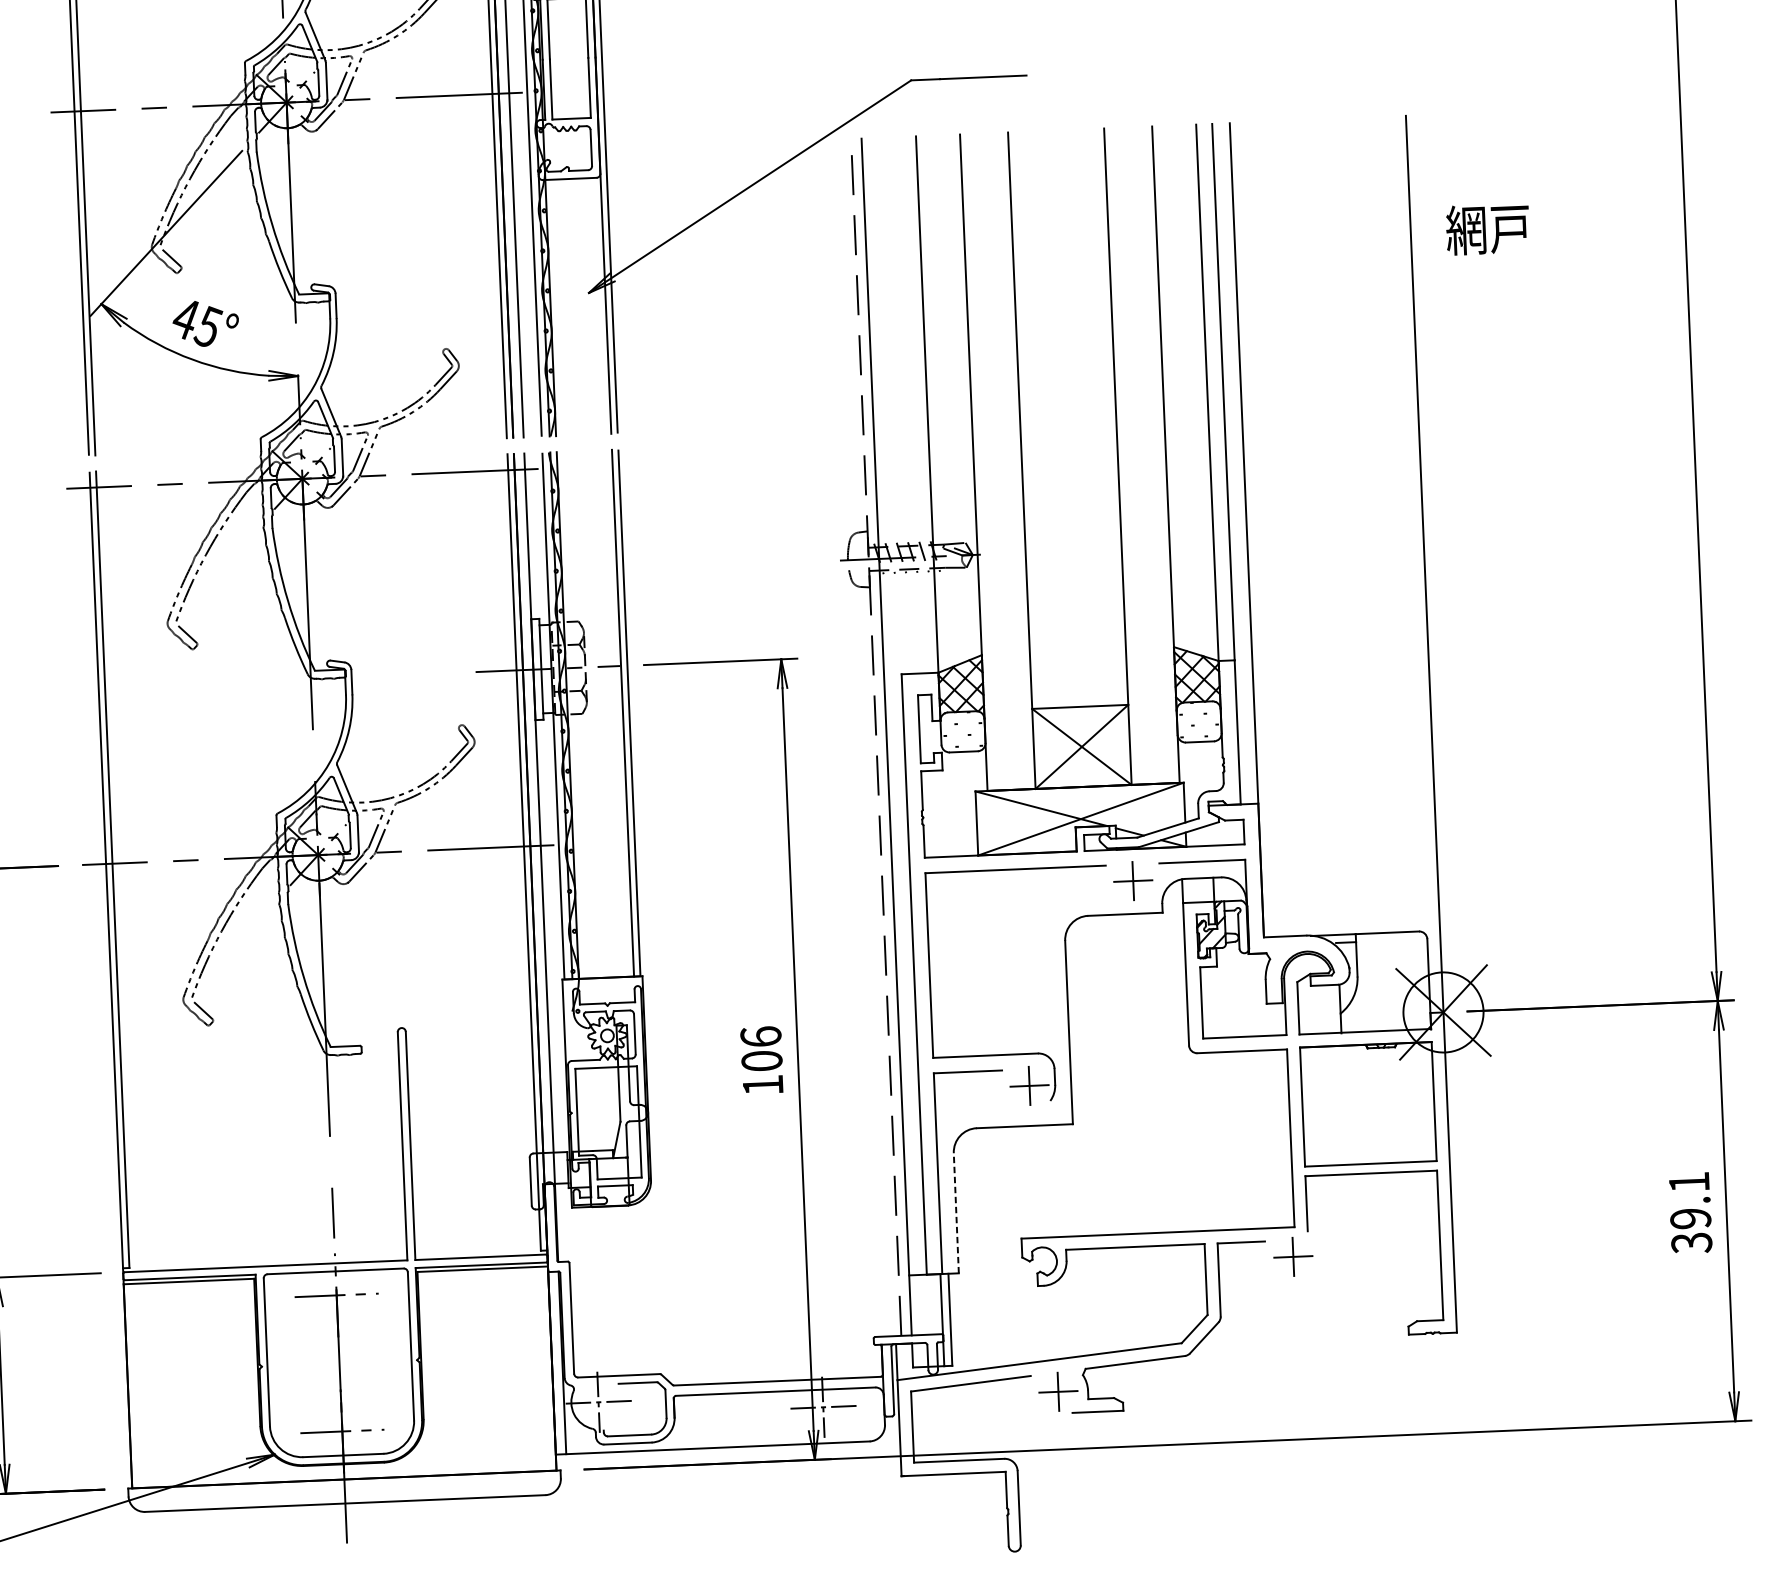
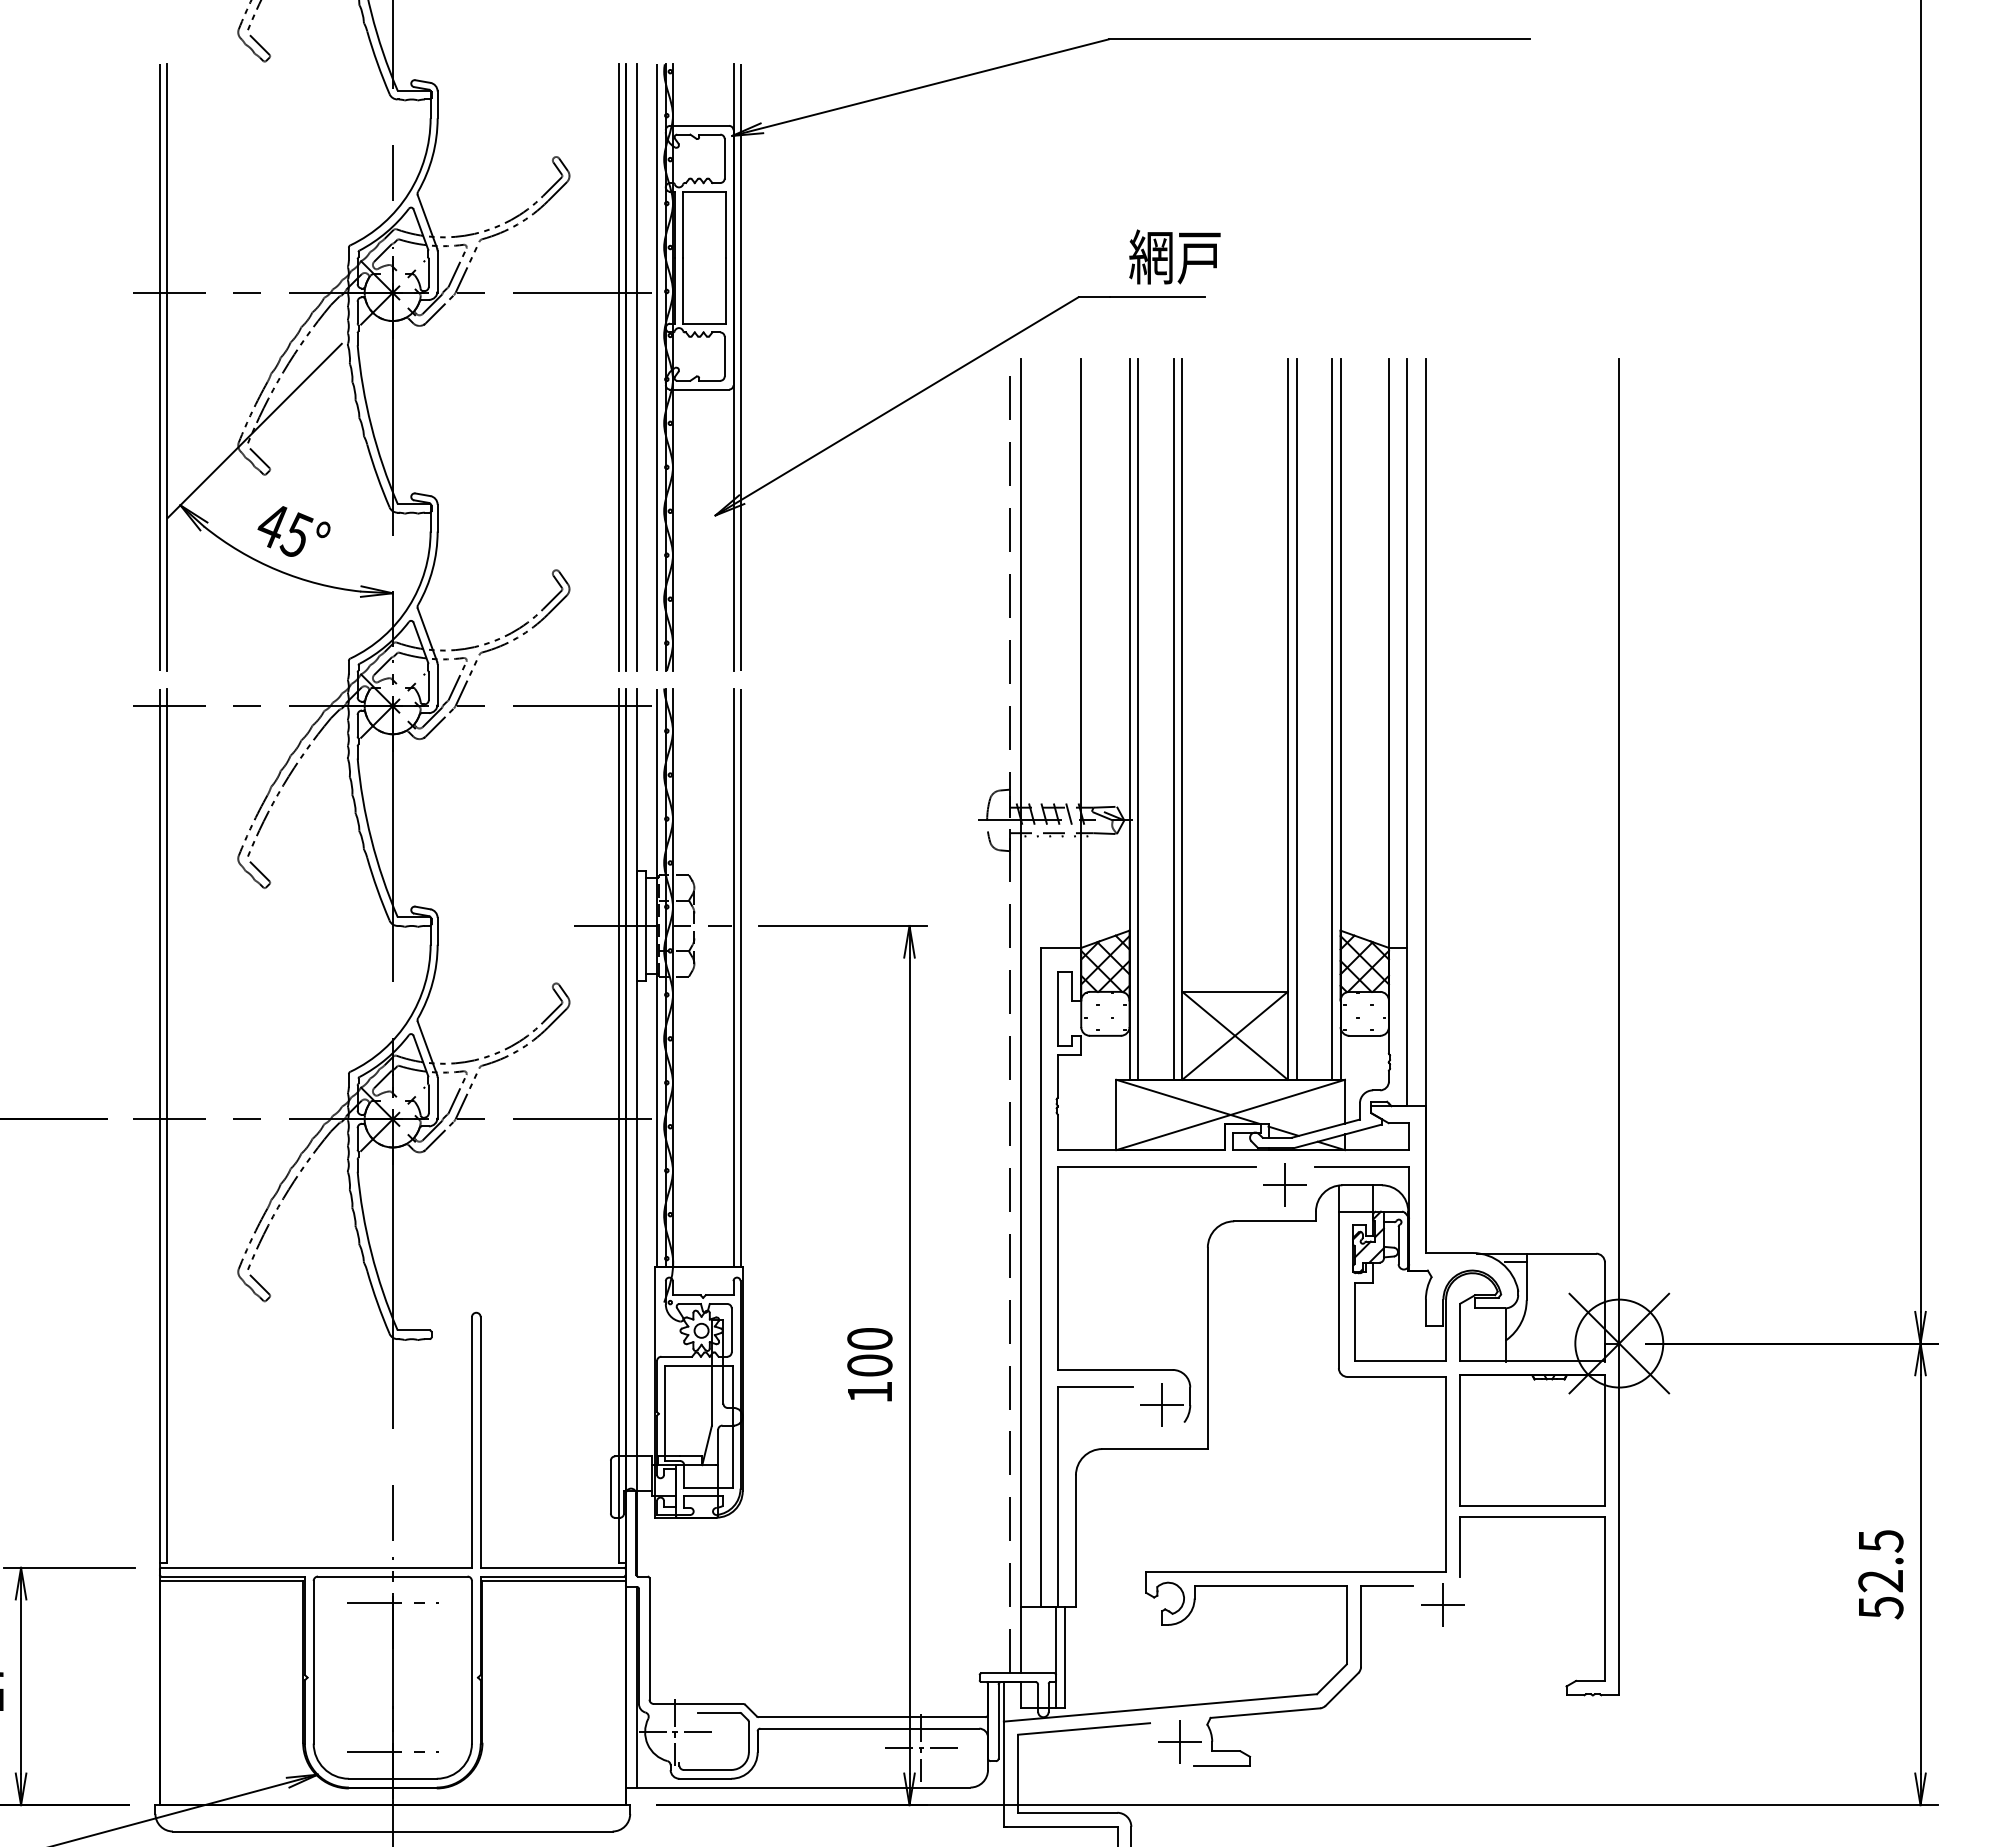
text: (1487, 228) -> (1174, 256), moved
line: (1157, 454) -> (1331, 718), added
line: (1125, 455) -> (1296, 718), added
line: (1013, 460) -> (1173, 718), added
line: (981, 461) -> (1138, 718), added
text: (760, 1036) -> (869, 1338), 106 -> 100
text: (1690, 1212) -> (1880, 1574), 39.1 -> 52.5
line: (955, 1213) -> (1075, 1541), dashed -> solid

